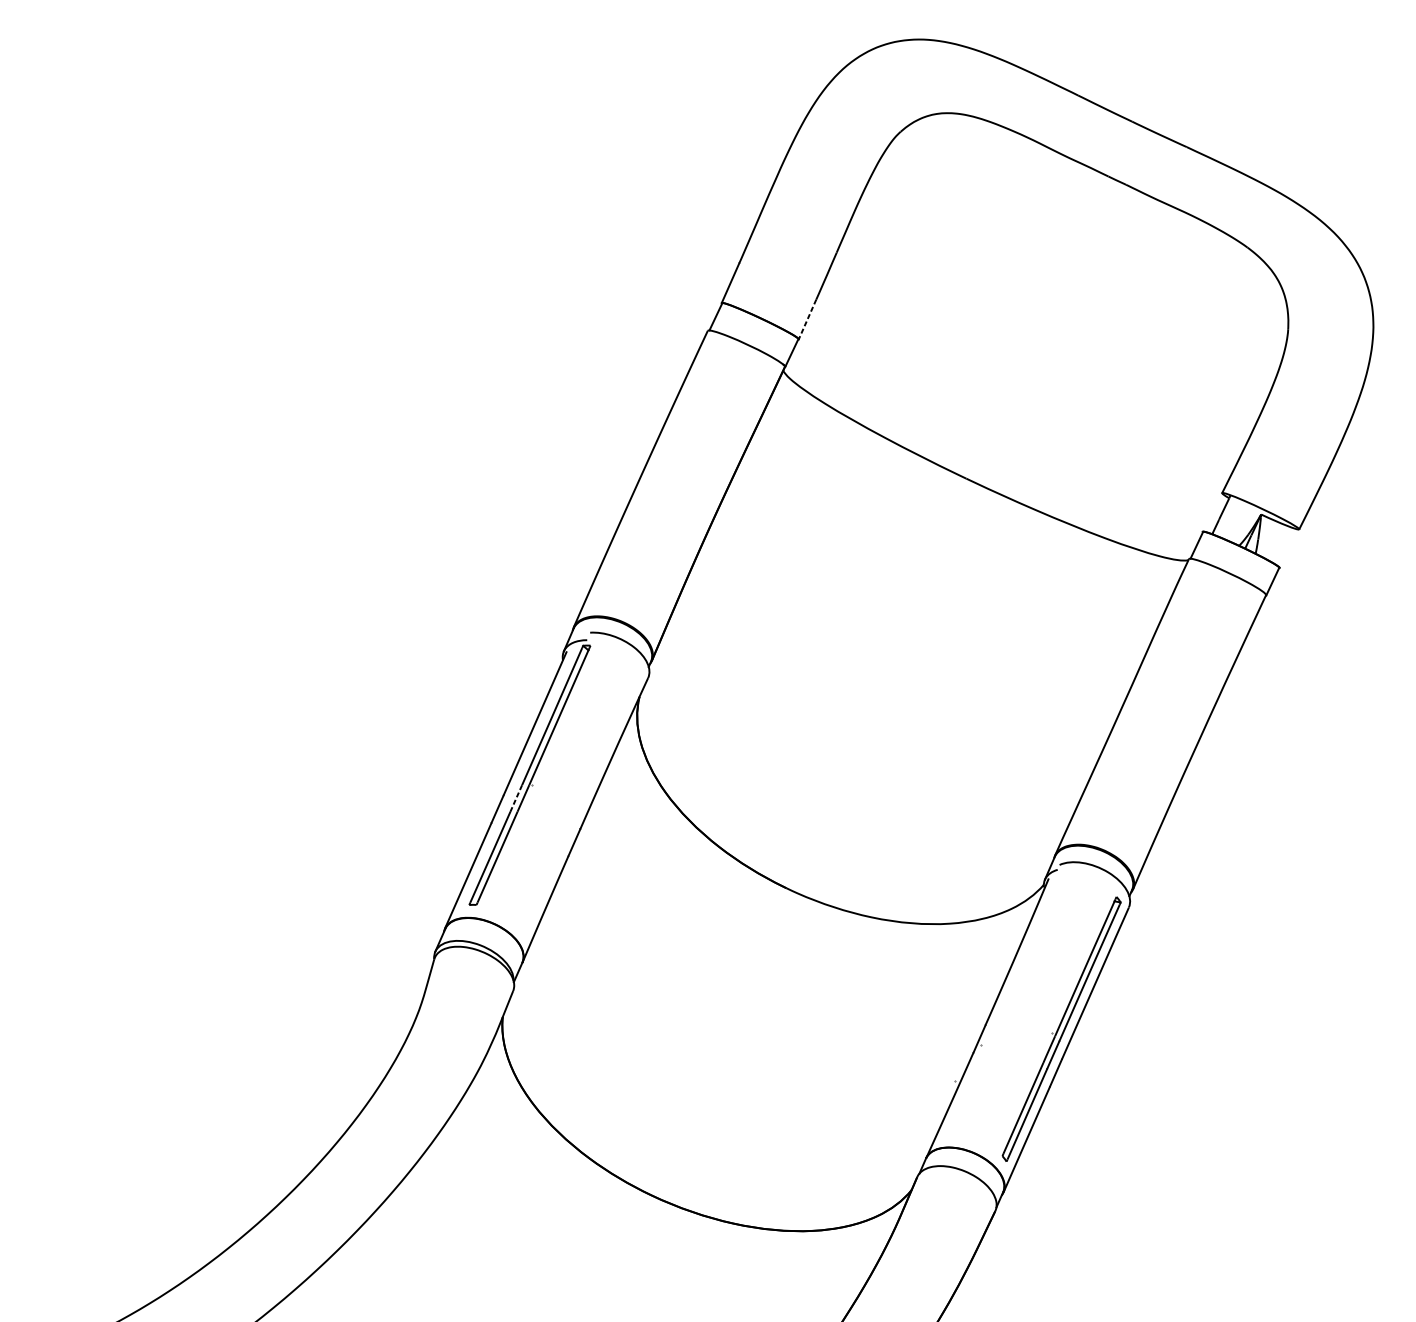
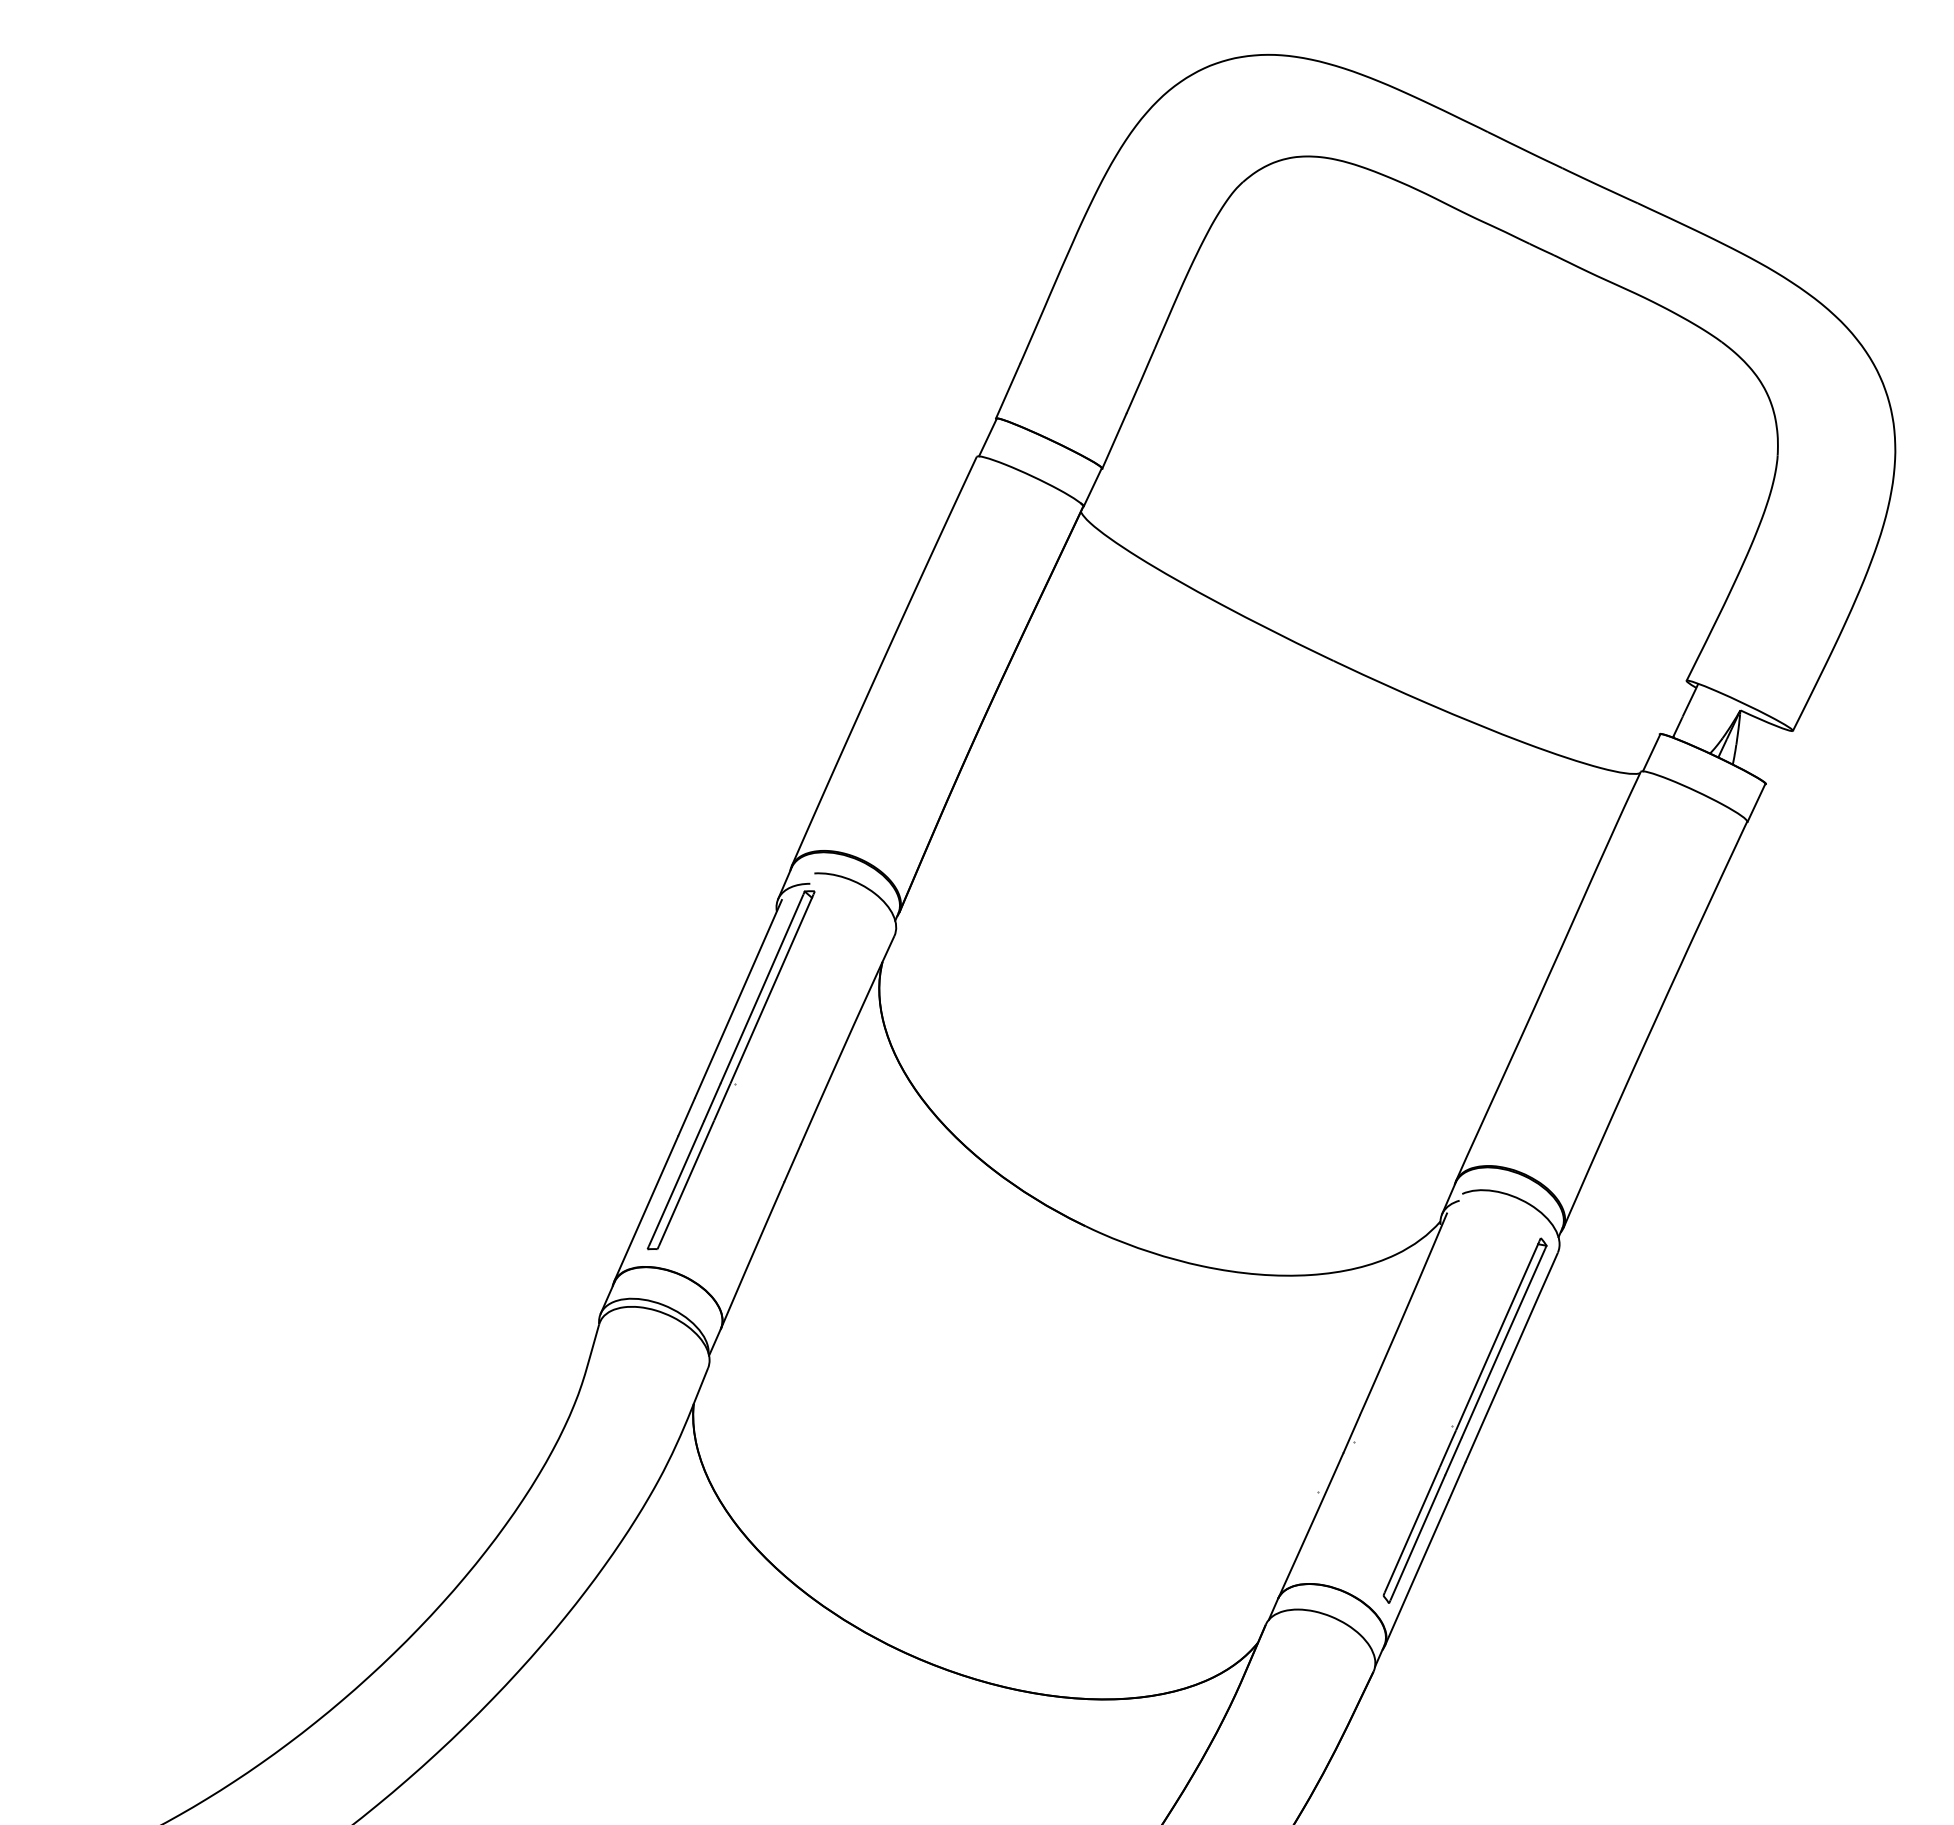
line: (807, 319) -> (1114, 441), dashed -> solid
line: (516, 797) -> (712, 1101), dashed -> solid

